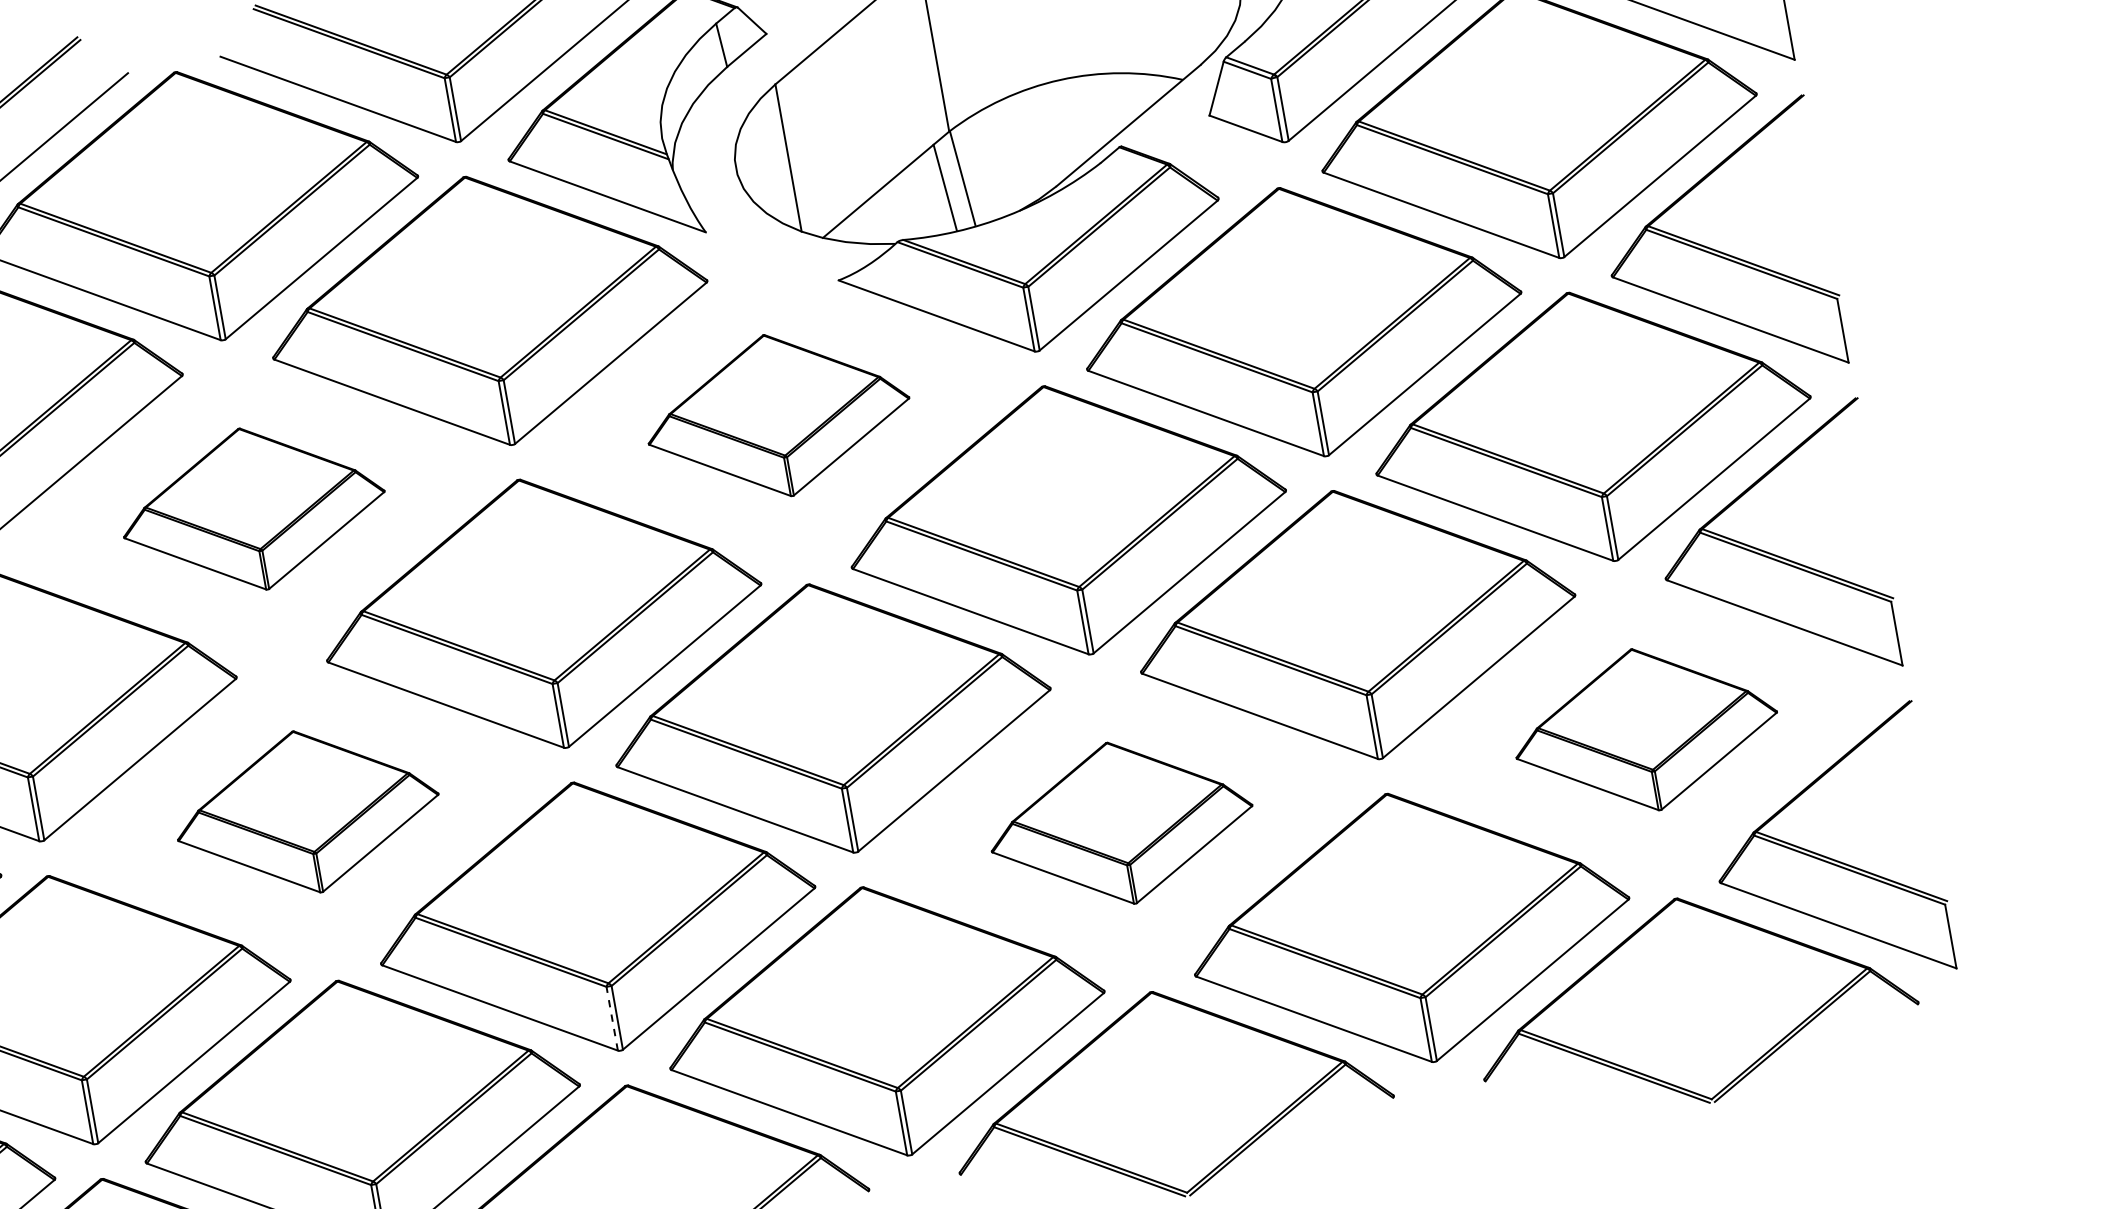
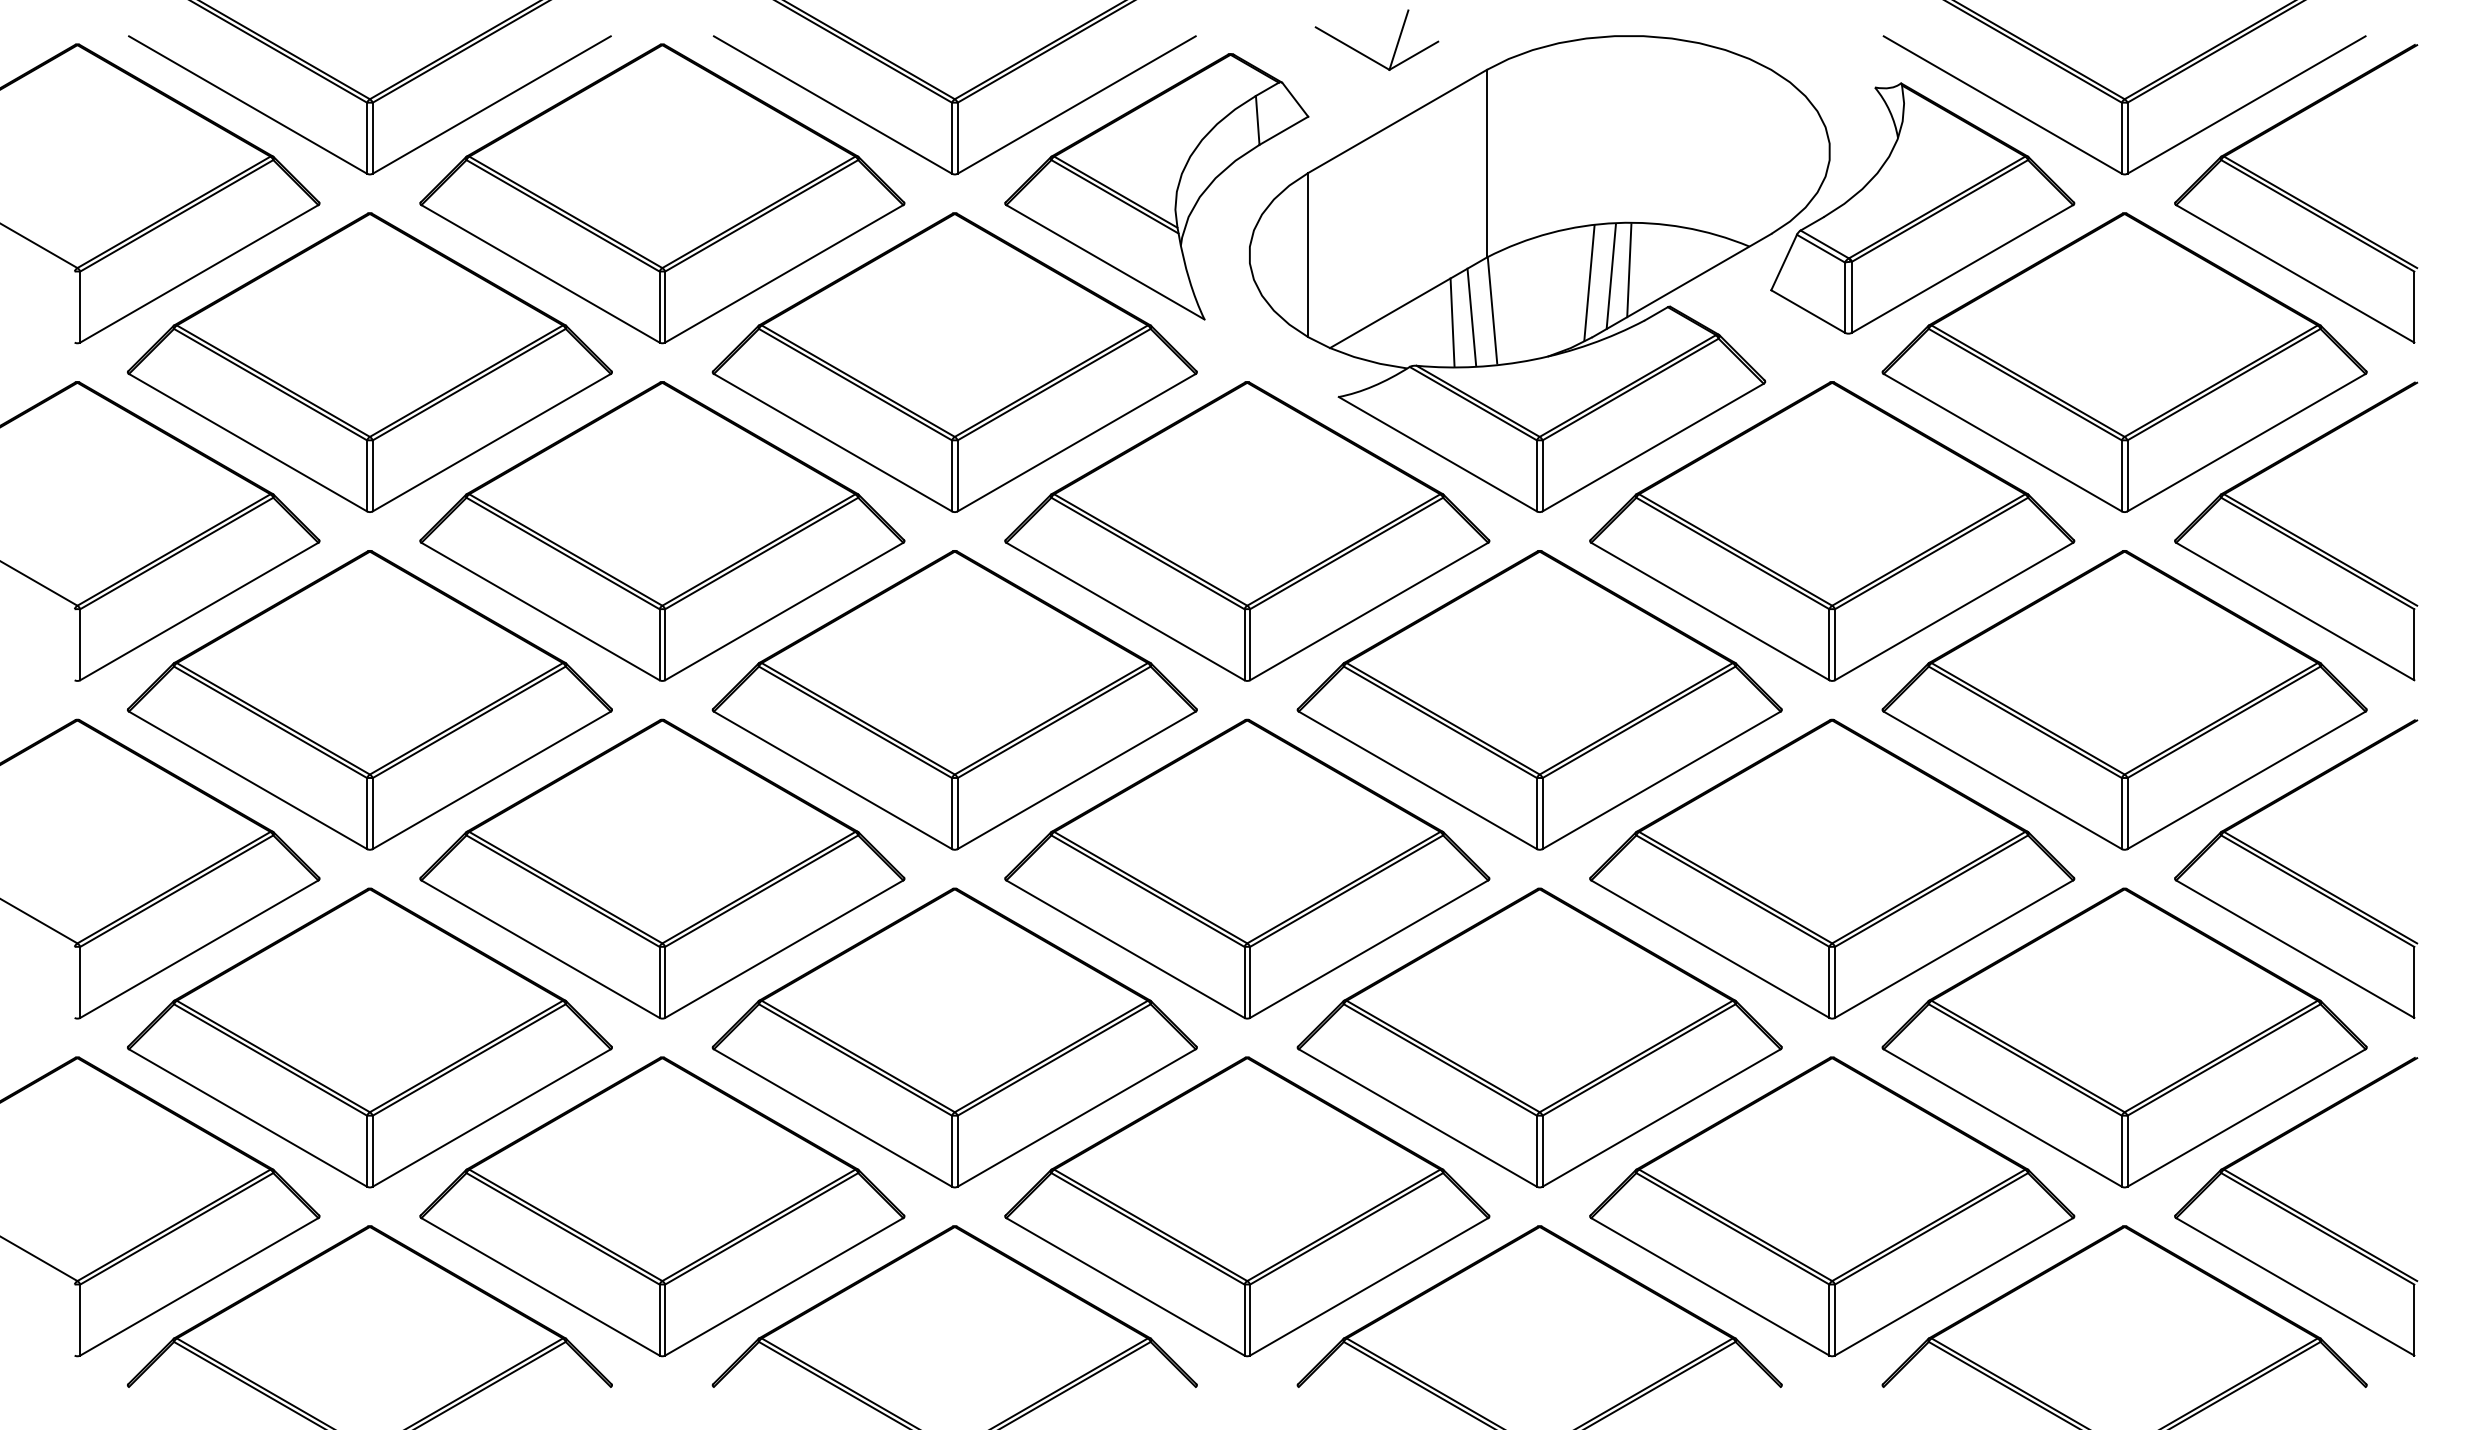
line: (1079, 120) -> (1629, 270), added
line: (1063, 128) -> (1610, 276), added
line: (1045, 137) -> (1589, 282), added
line: (928, 195) -> (1452, 322), added
part: (778, 415) -> (1247, 531), size x1.67
part: (253, 509) -> (662, 531), size x1.67
part: (1645, 729) -> (2124, 1037), size x1.67
part: (307, 811) -> (662, 868), size x1.67
part: (1120, 822) -> (1539, 1037), size x1.67
line: (612, 1018) -> (952, 1151), dashed -> solid

